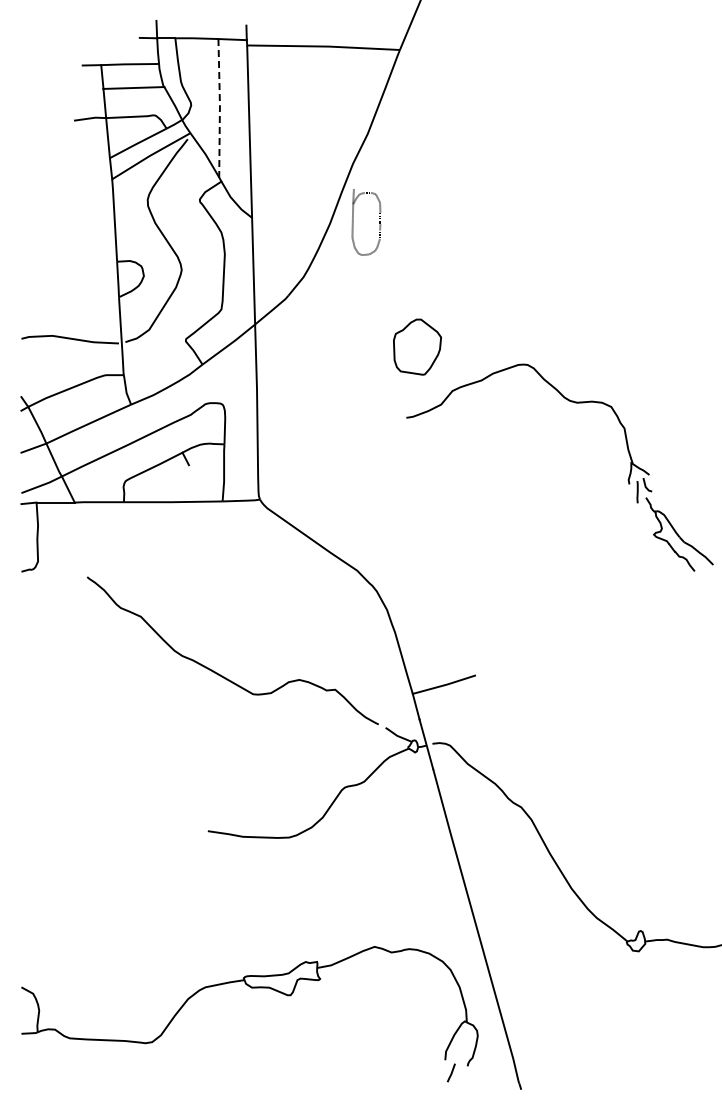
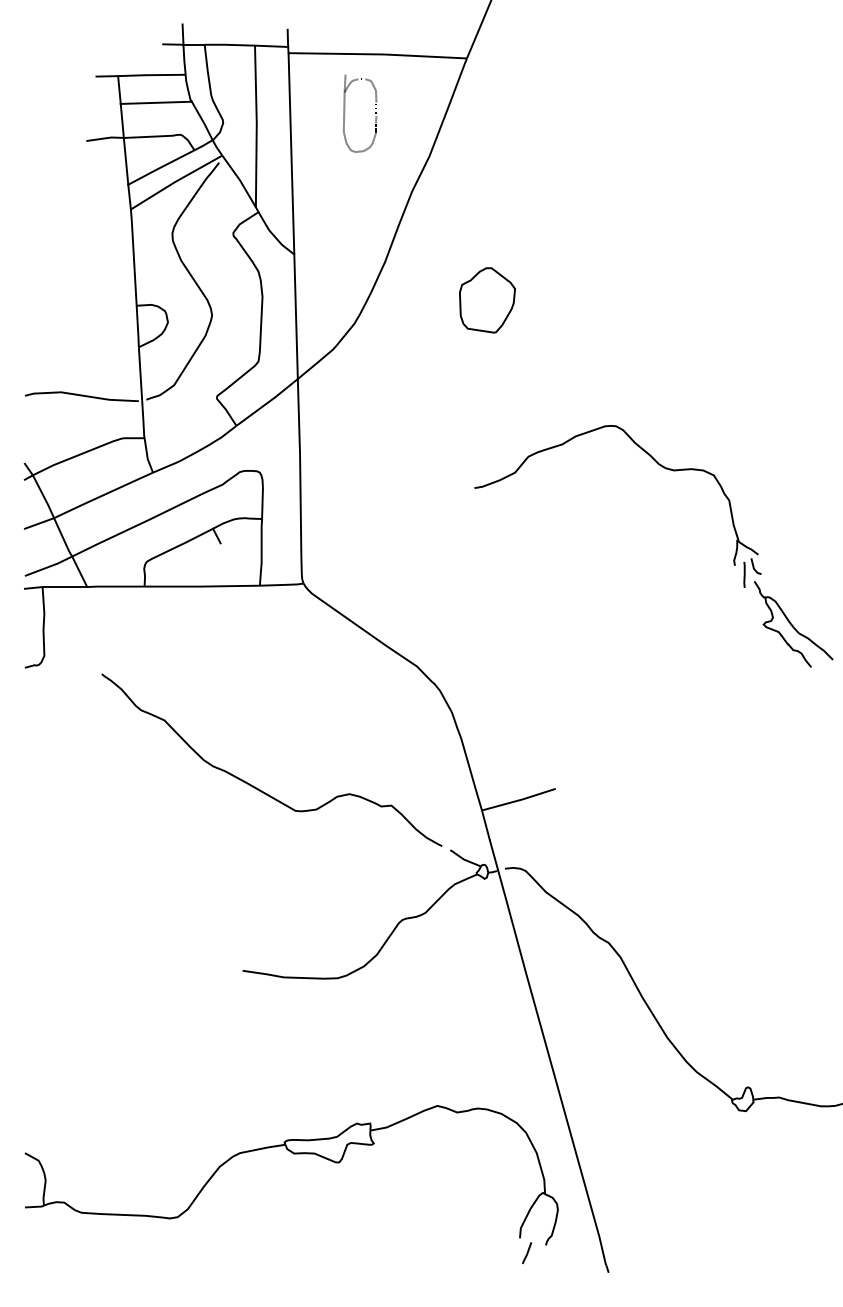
line: (219, 107) -> (256, 125), dashed -> solid
part: (353, 222) -> (345, 113), moved
part: (417, 346) -> (487, 299), moved

